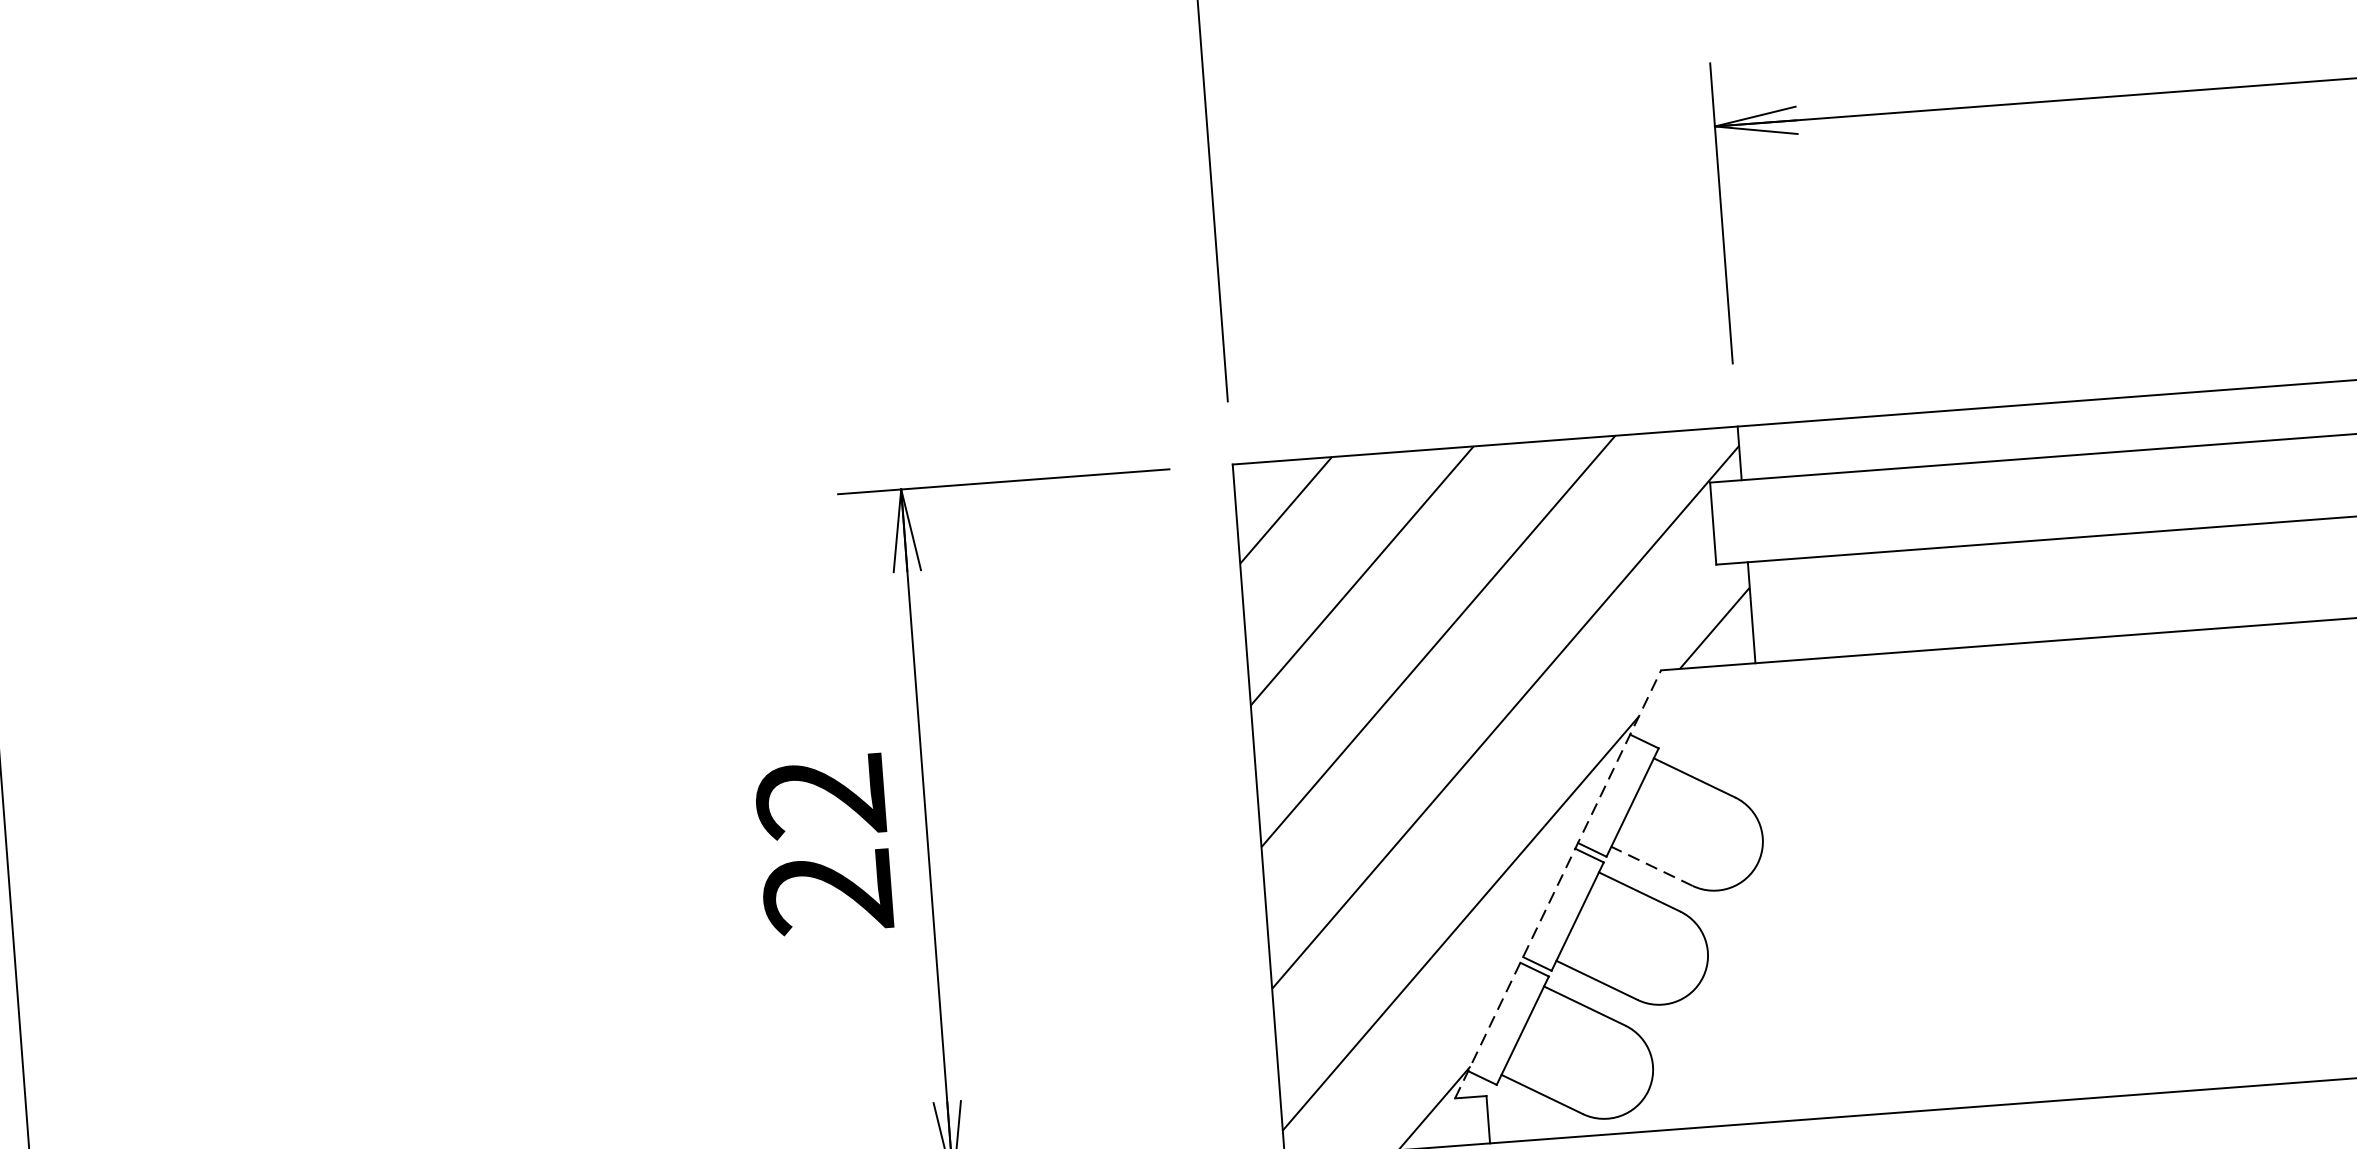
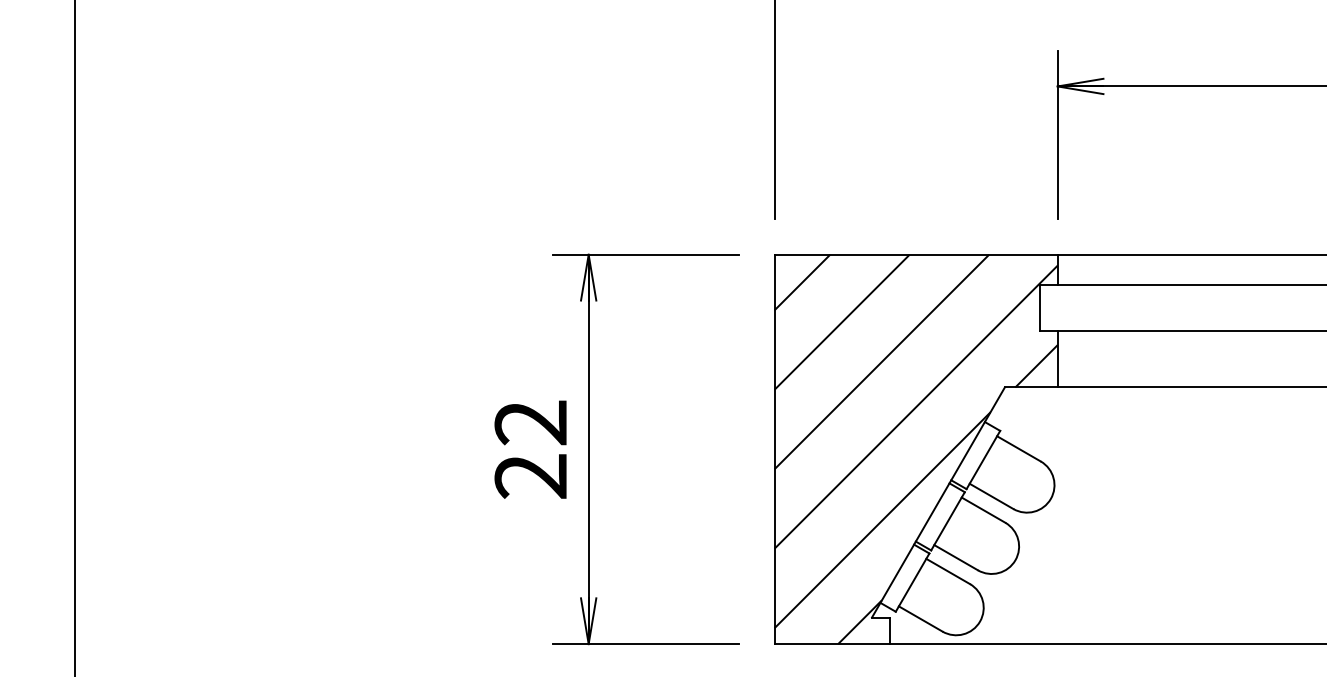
line: (1651, 866) -> (991, 496), dashed -> solid
line: (1558, 884) -> (938, 502), dashed -> solid

